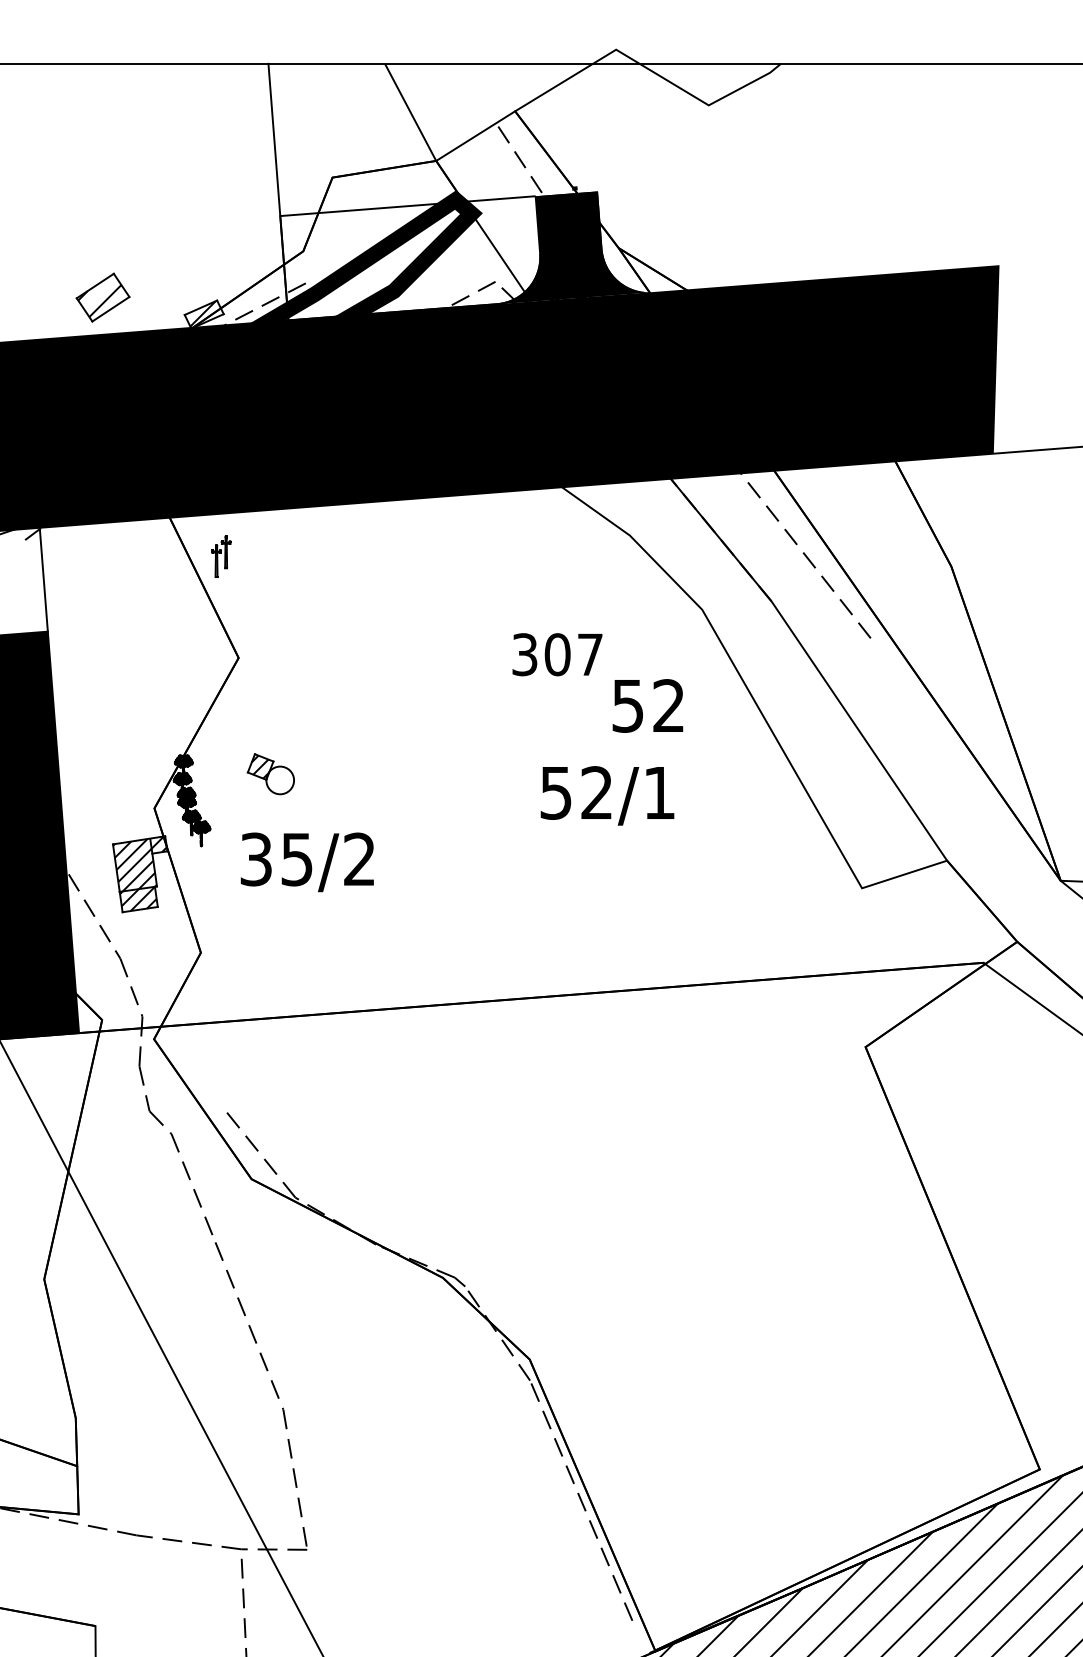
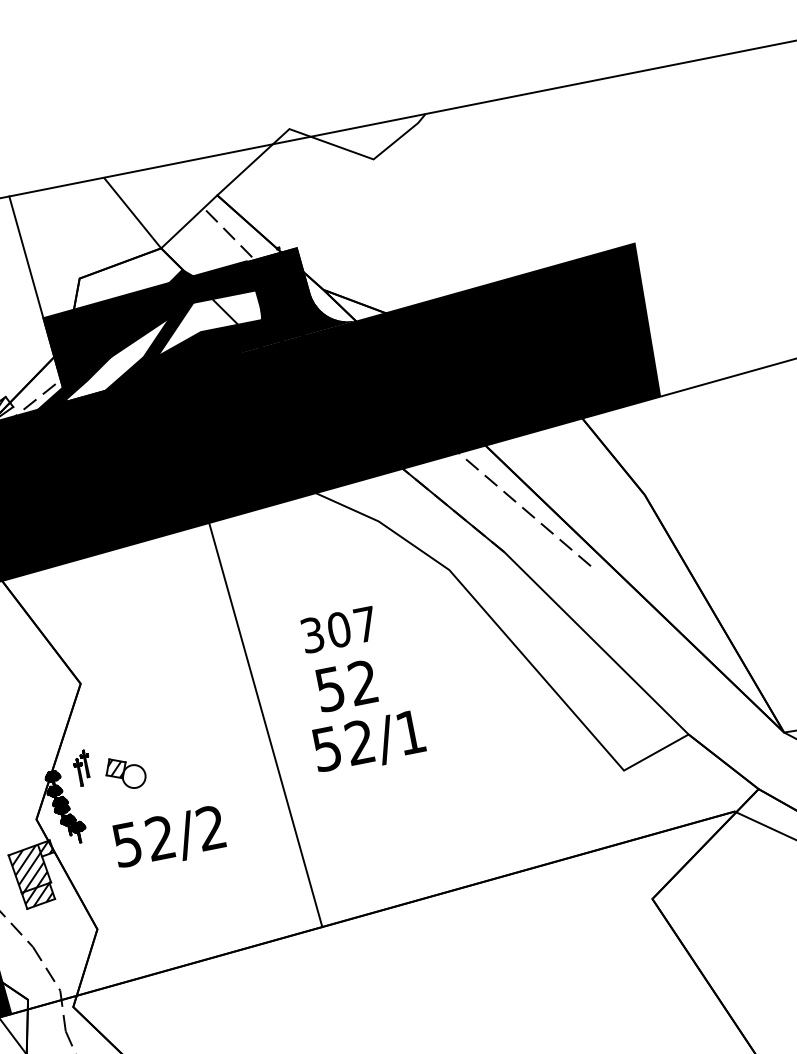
fill: (409, 253) -> (154, 327), added
fill: (445, 291) -> (189, 352), added
part: (221, 556) -> (82, 768), moved
text: (647, 705) -> (345, 685), moved
line: (447, 749) -> (265, 724), added
text: (607, 795) -> (369, 742), moved
text: (276, 859) -> (143, 841), 35/2 -> 52/2

